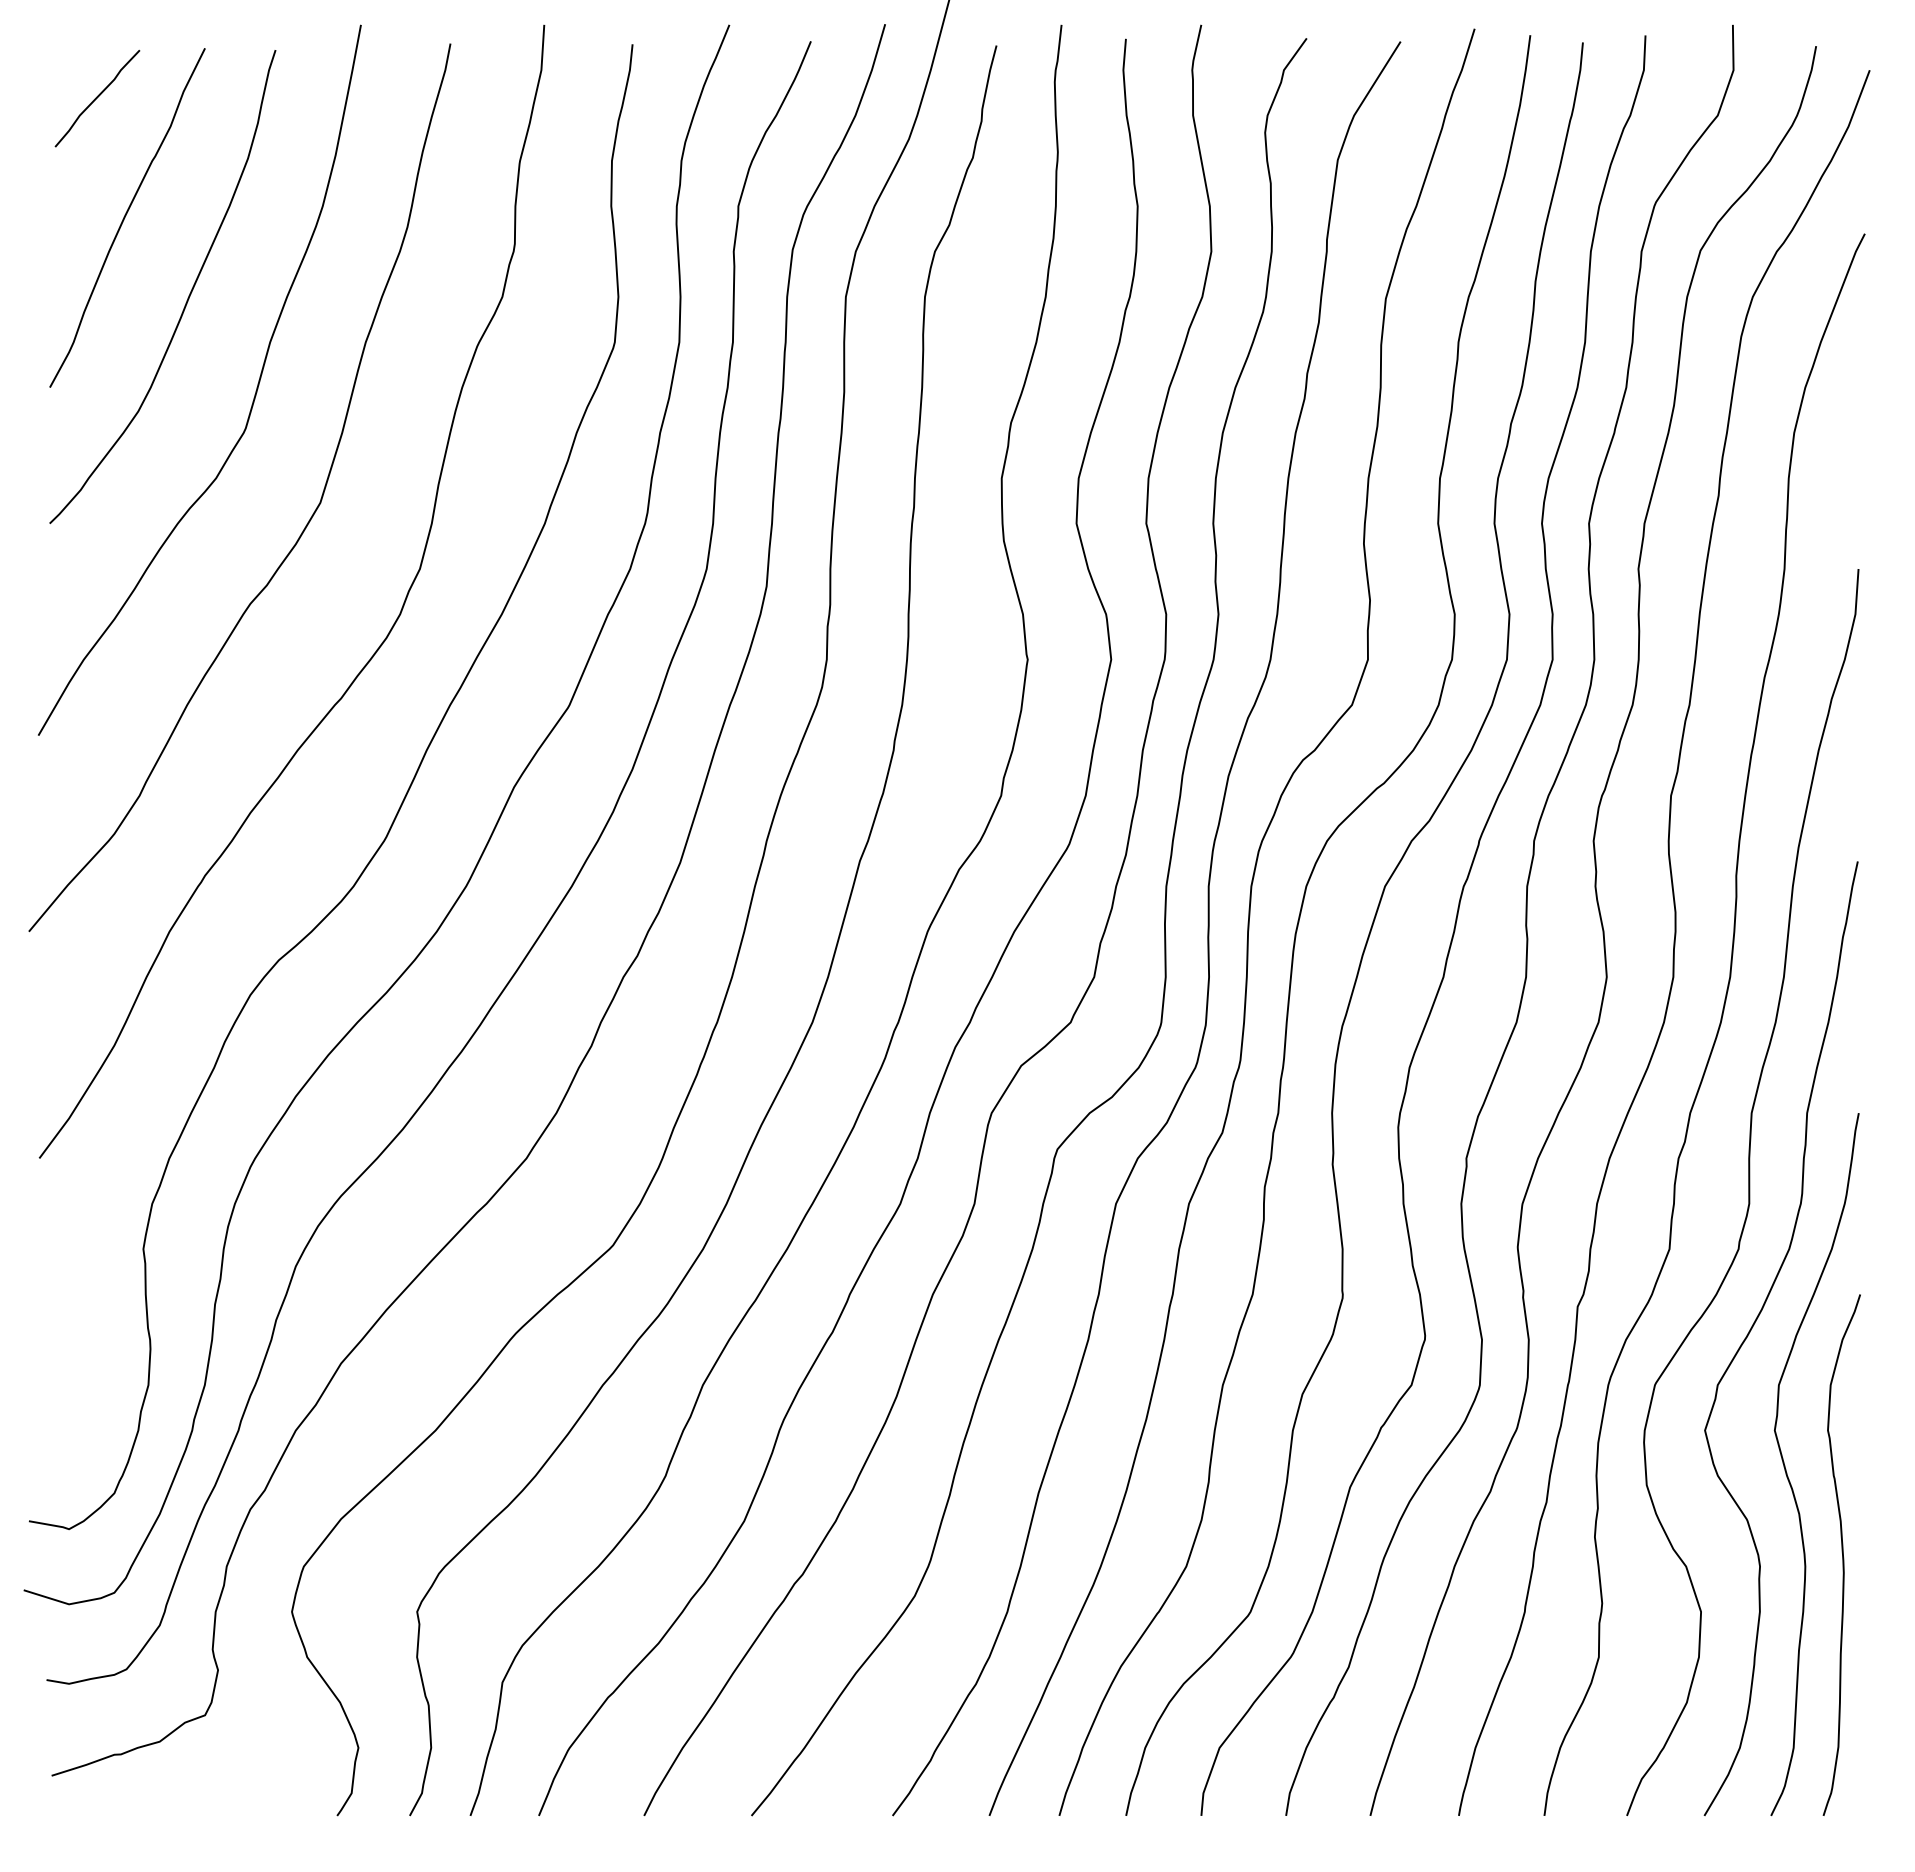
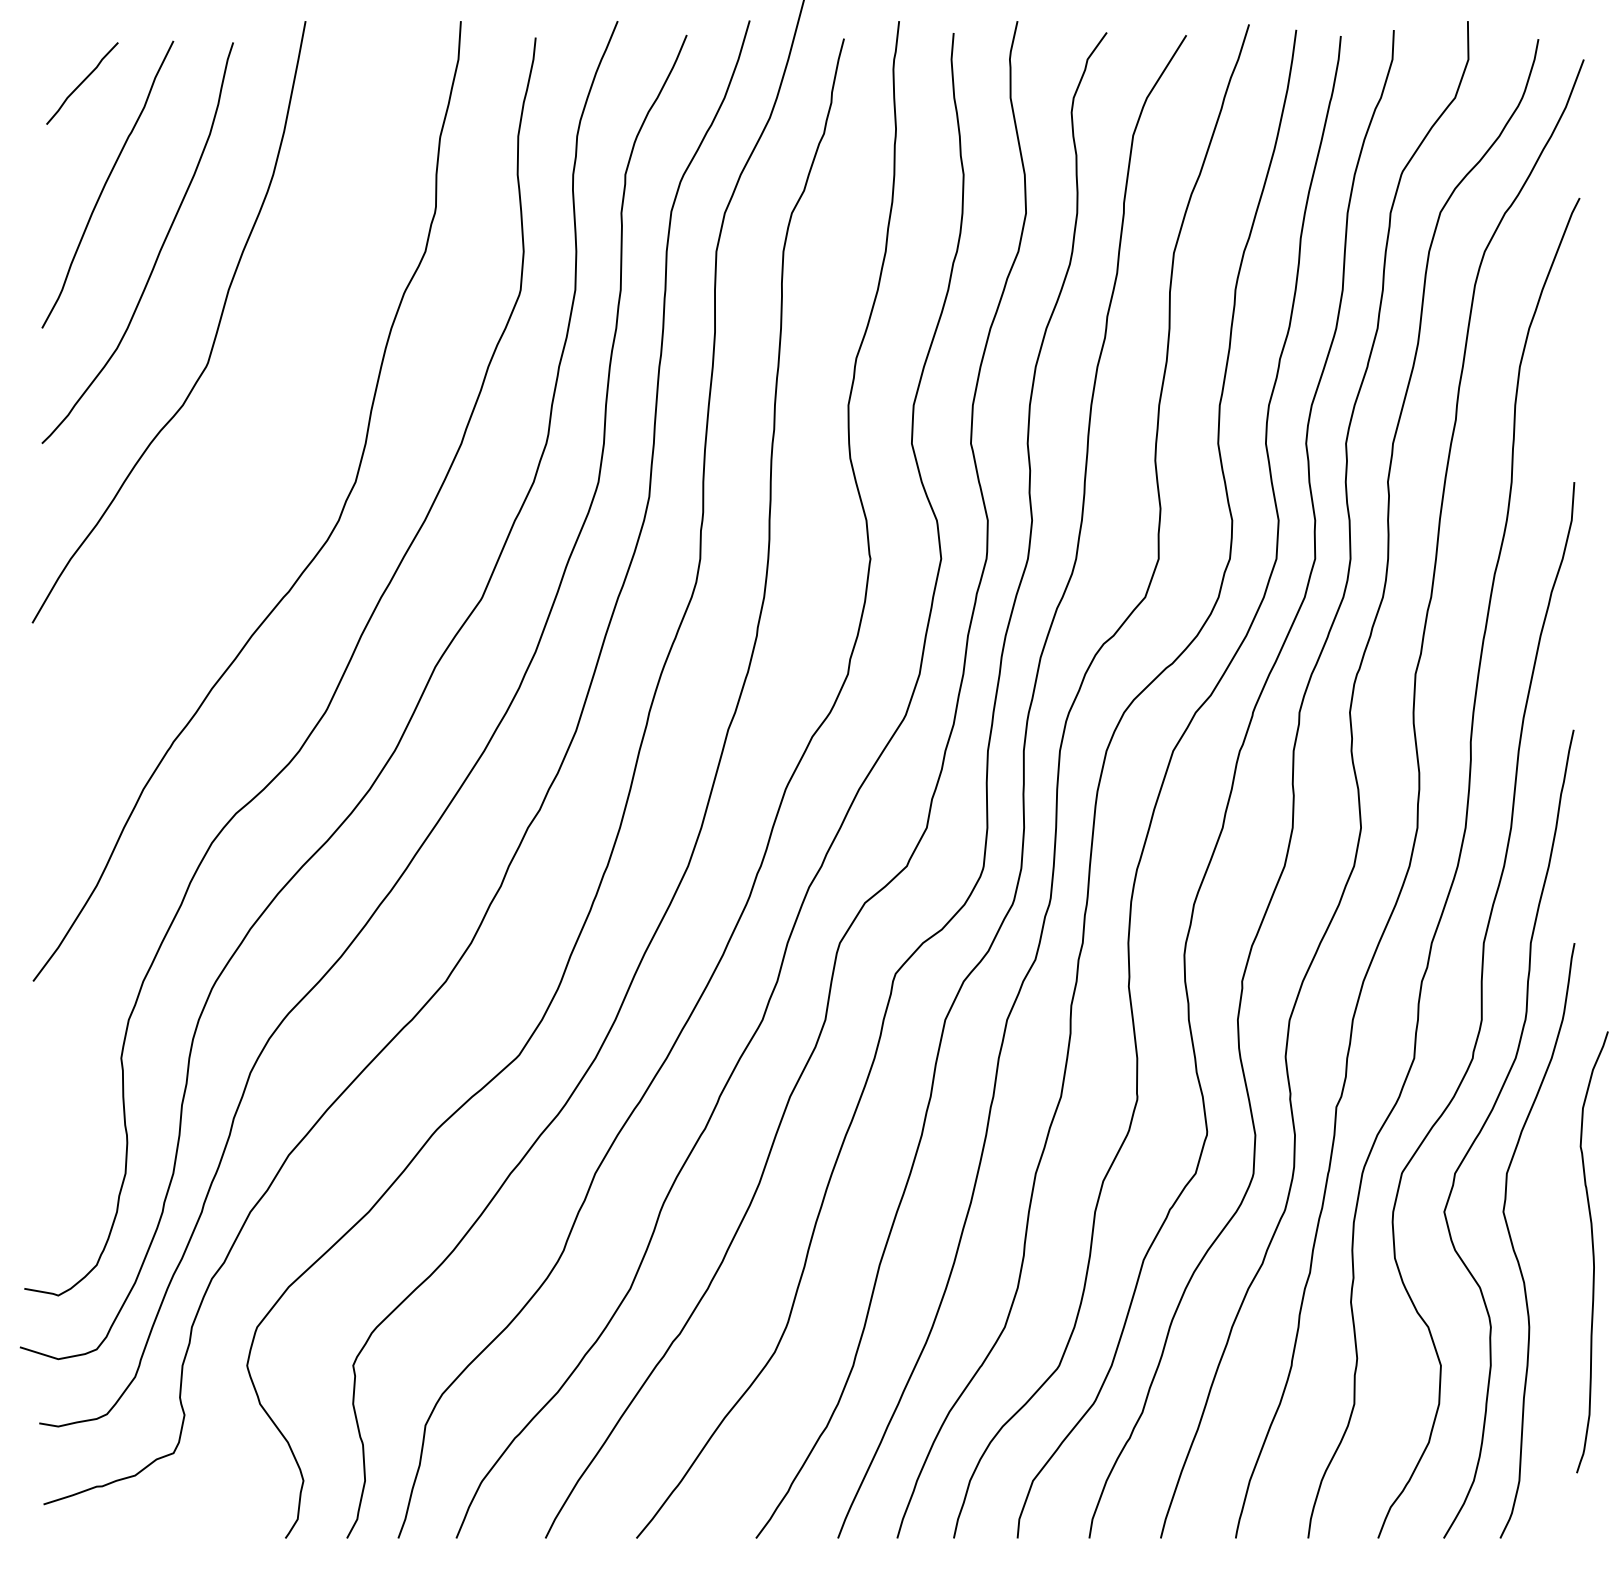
curve: (305, 525) -> (258, 445), removed
curve: (1842, 1554) -> (1592, 1251), moved

